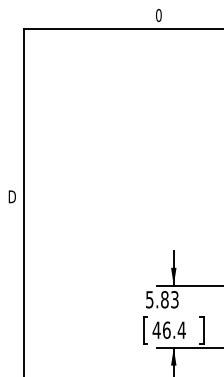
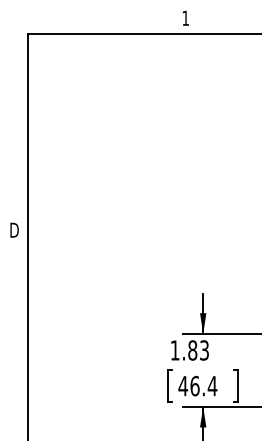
text: (158, 14) -> (185, 17), 0 -> 1
text: (149, 299) -> (174, 350), 5.83 -> 1.83

